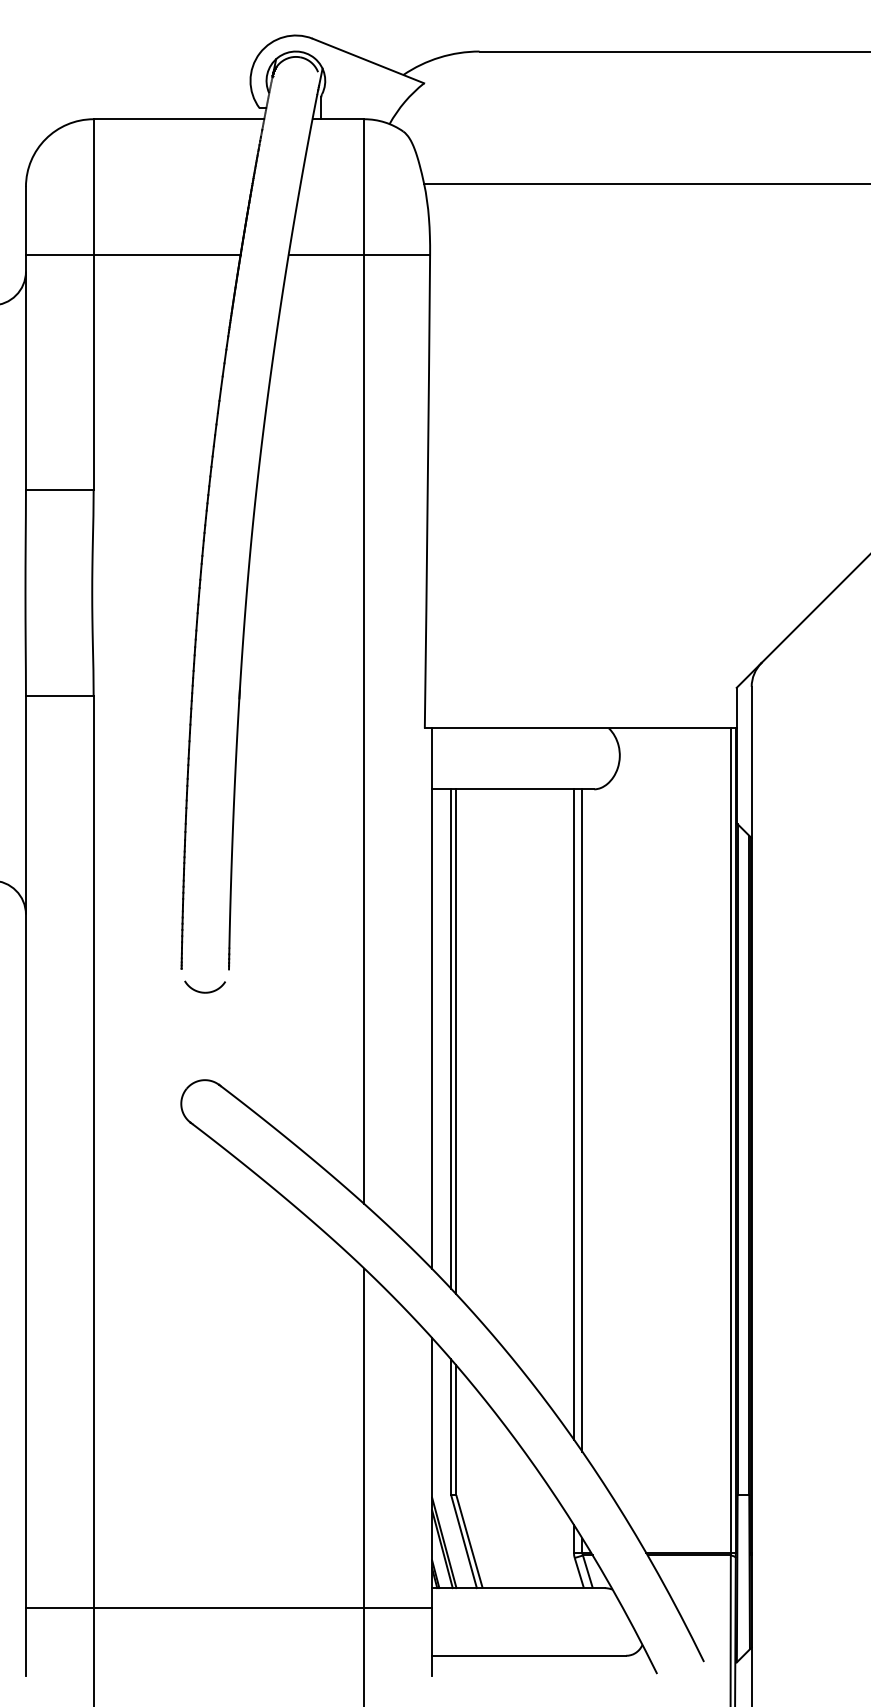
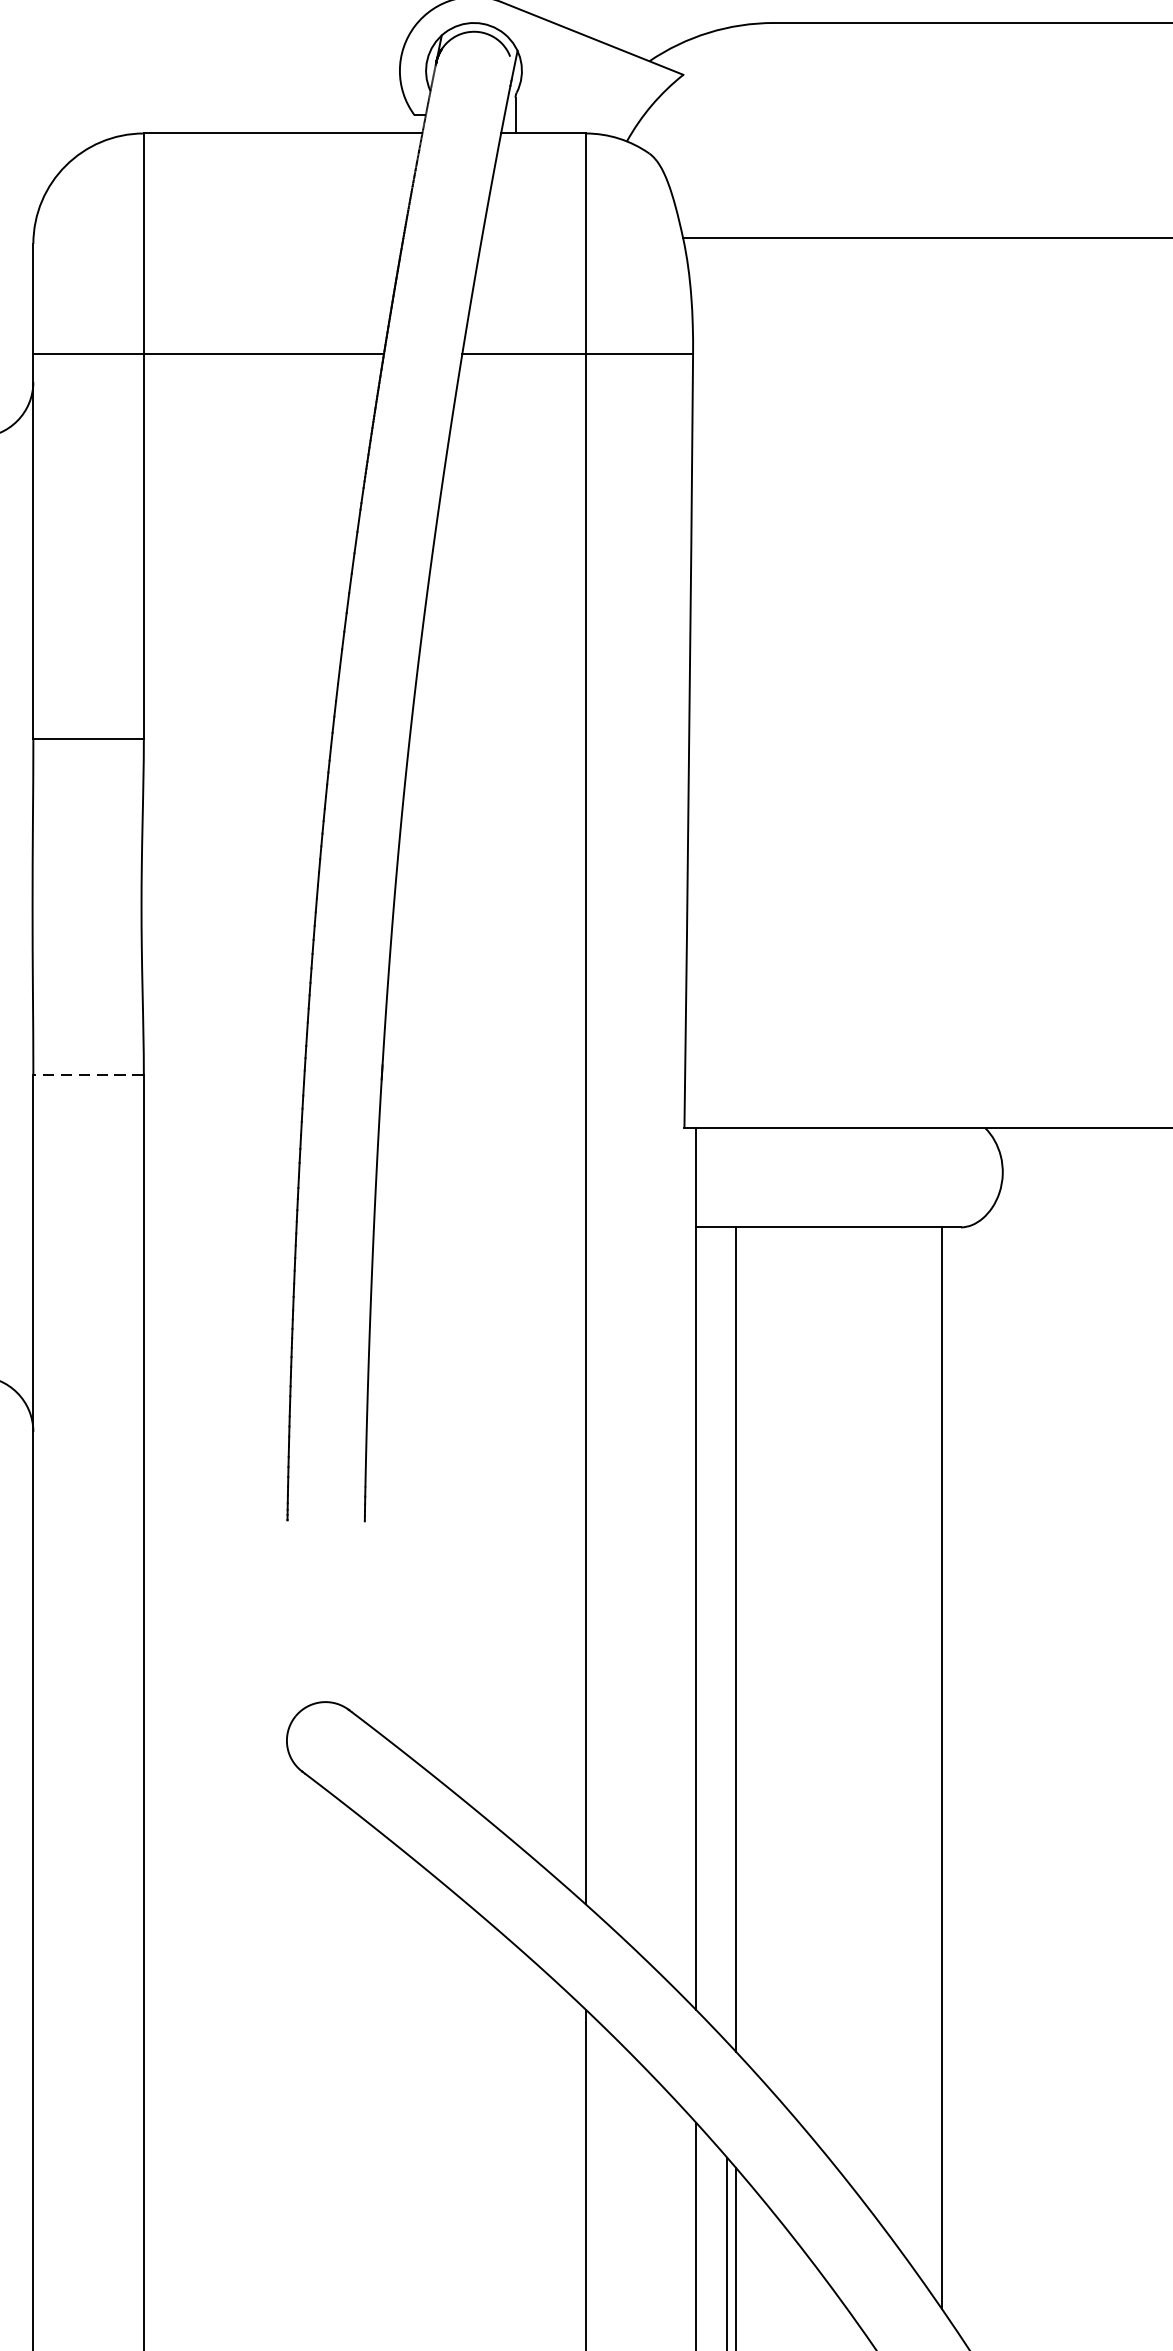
line: (59, 696) -> (88, 1075), solid -> dashed
part: (204, 986) -> (324, 1549), removed
line: (451, 1038) -> (727, 1634), removed
line: (574, 1114) -> (928, 1758), removed

